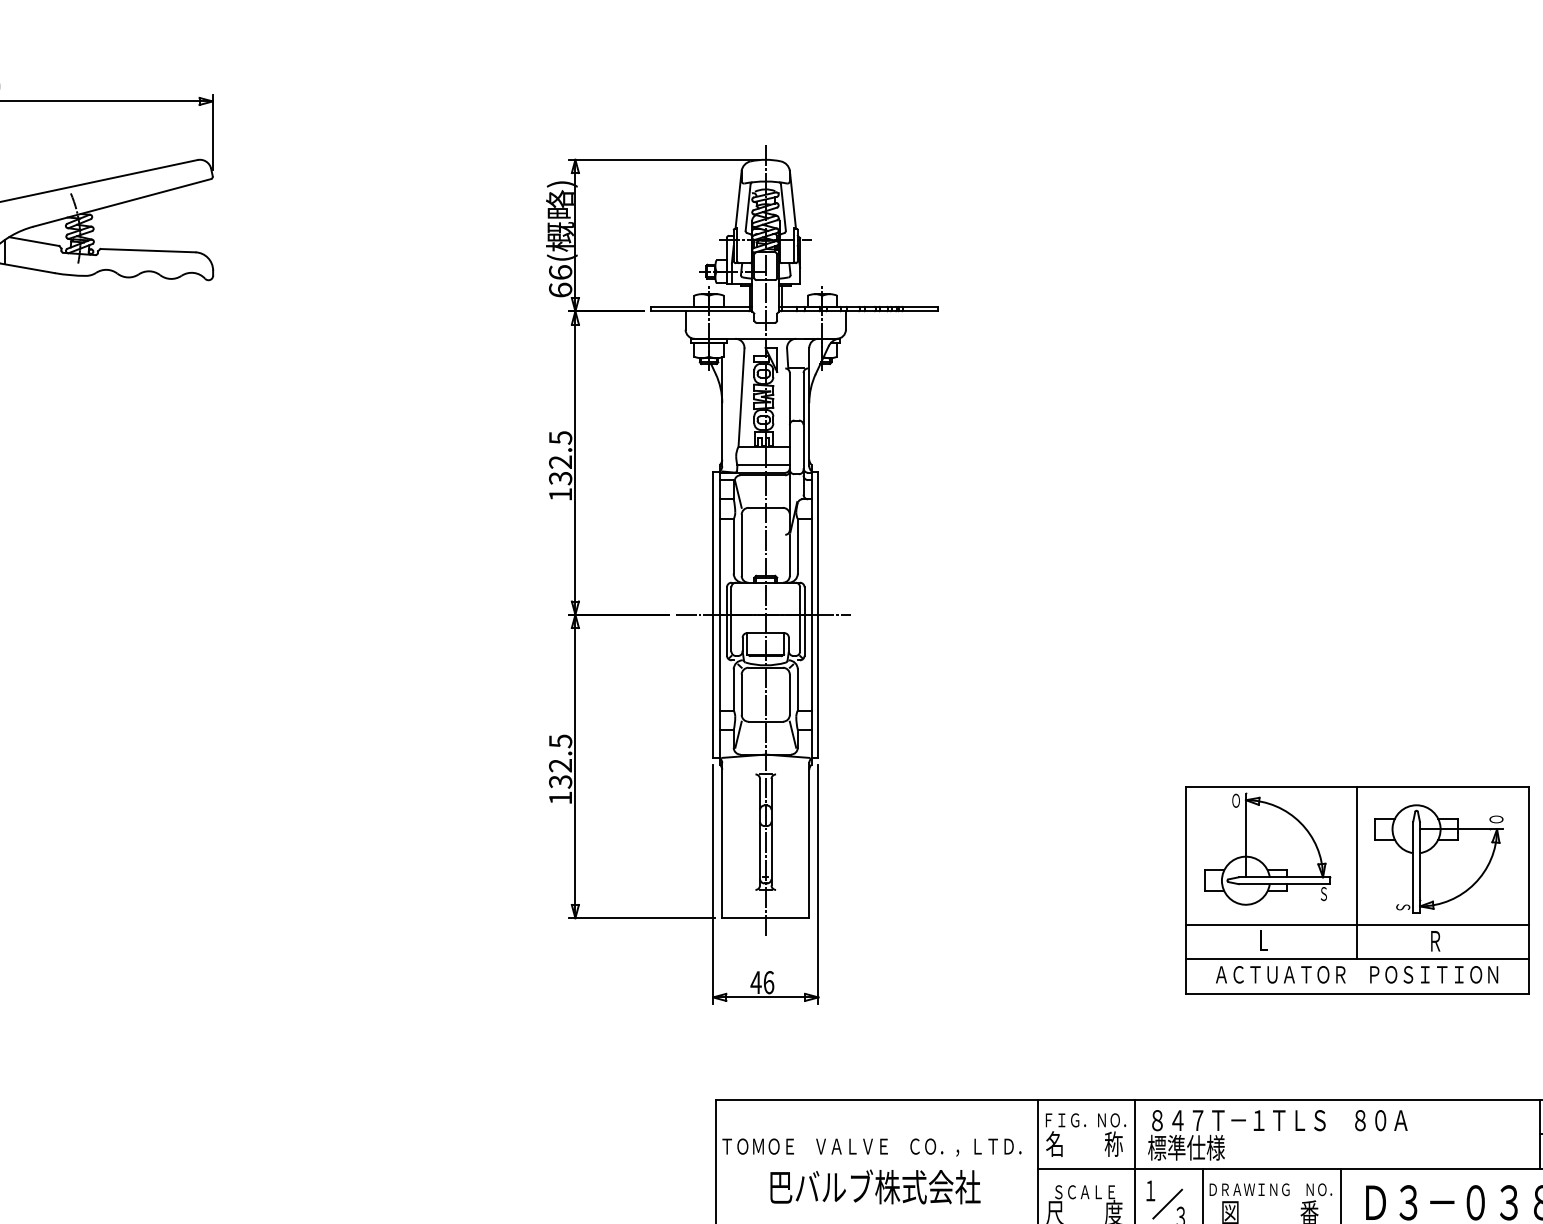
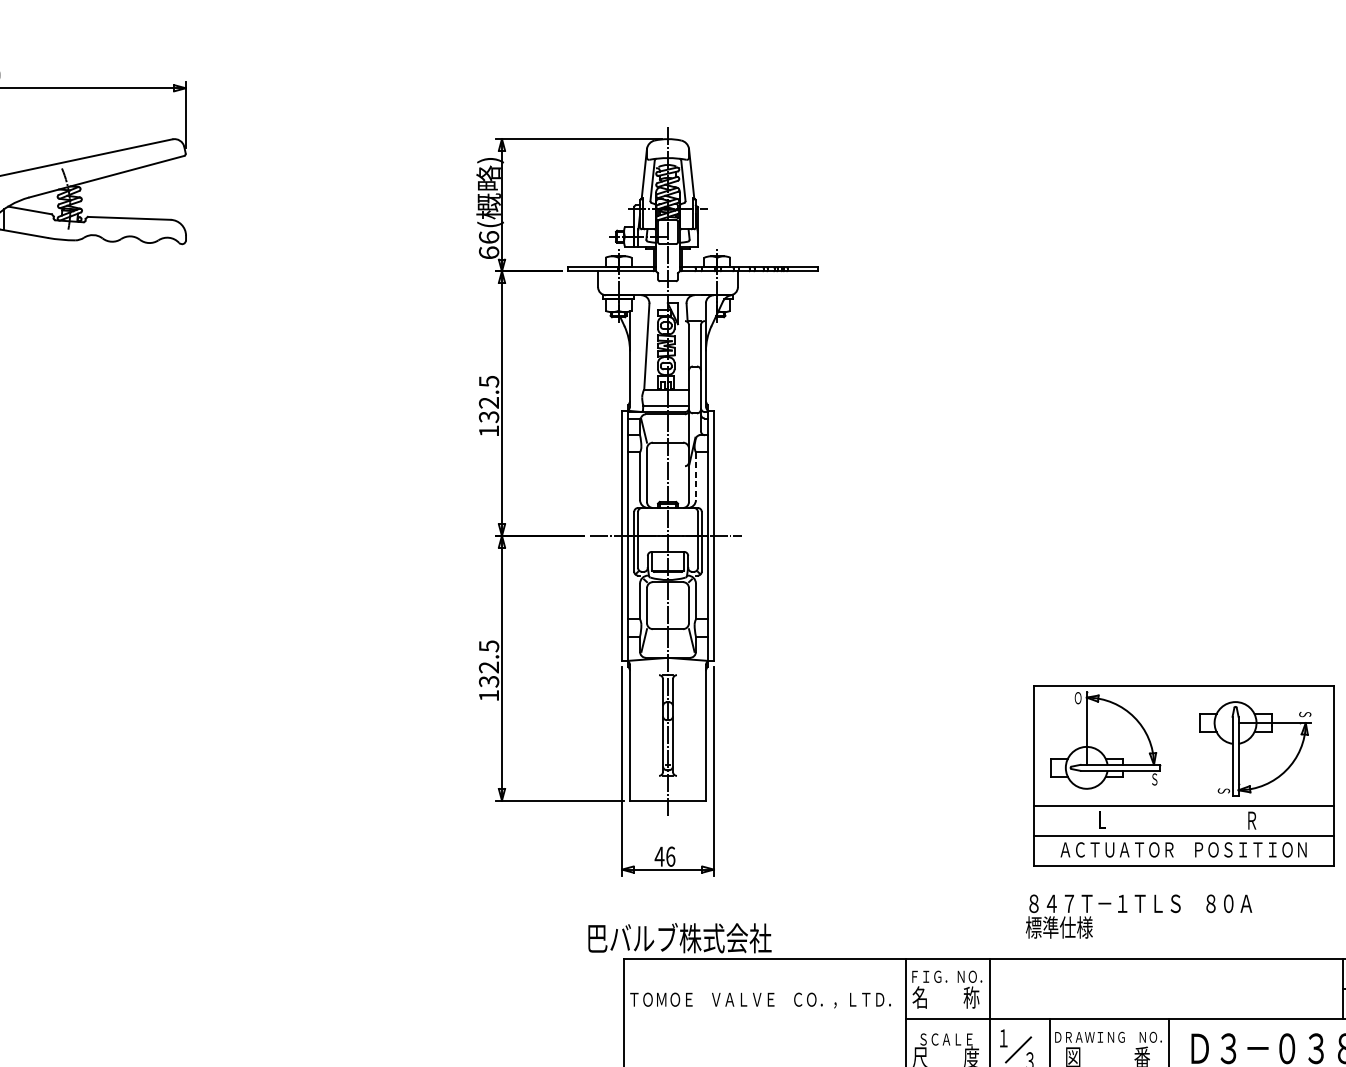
line: (797, 546) -> (695, 476), solid -> dashed
text: (1497, 819) -> (1306, 714), Ｏ -> Ｓ
line: (1357, 873) -> (1184, 761), removed
text: (1277, 1135) -> (1138, 916), moved
text: (875, 1186) -> (679, 937), moved

